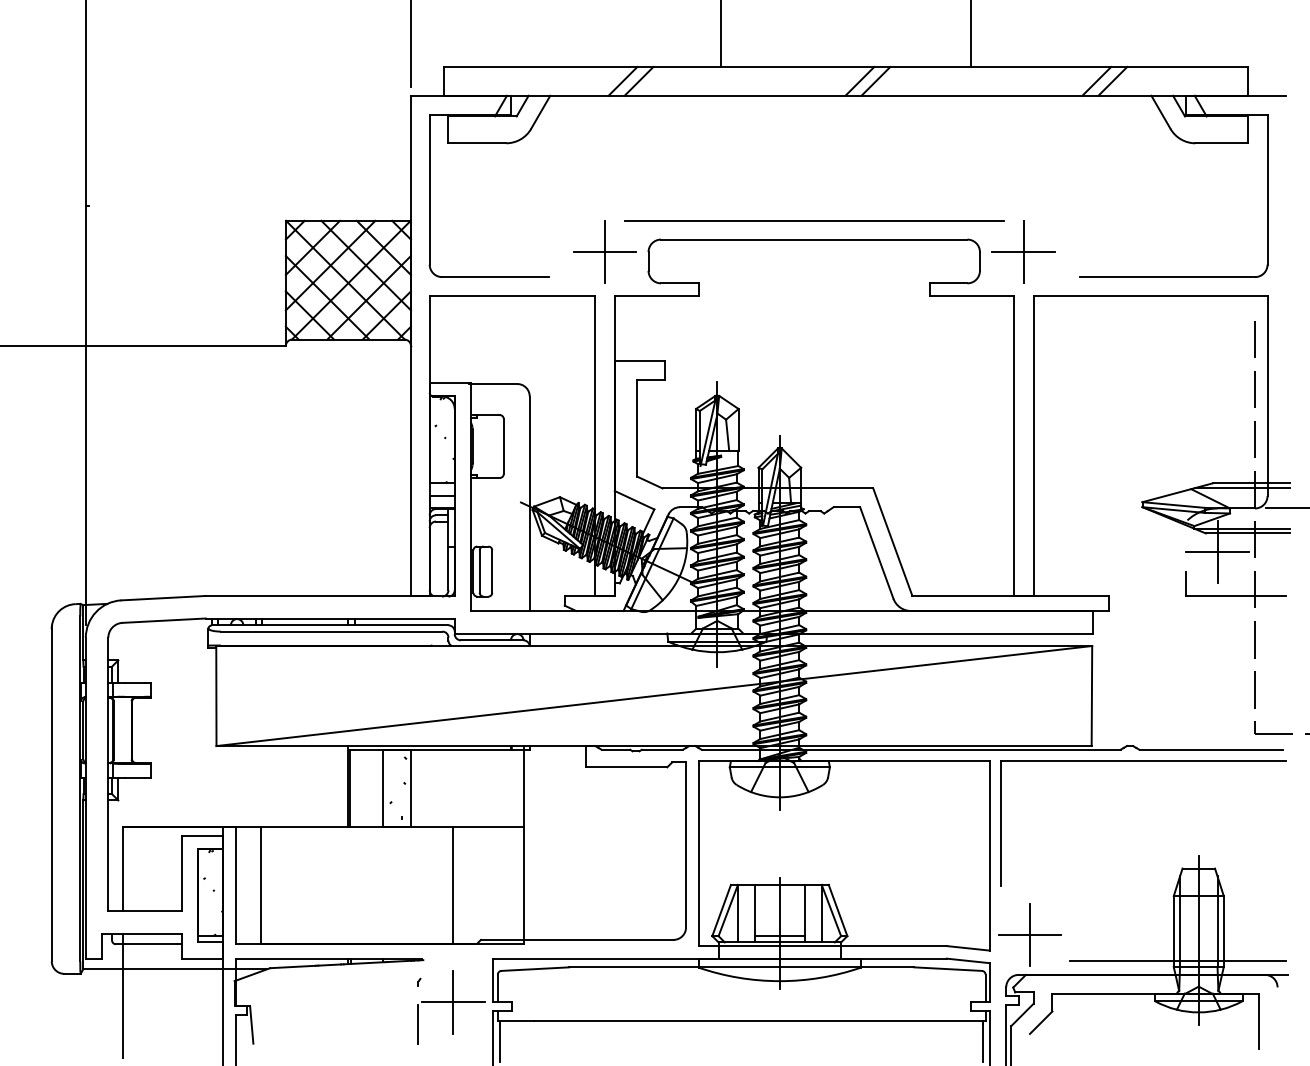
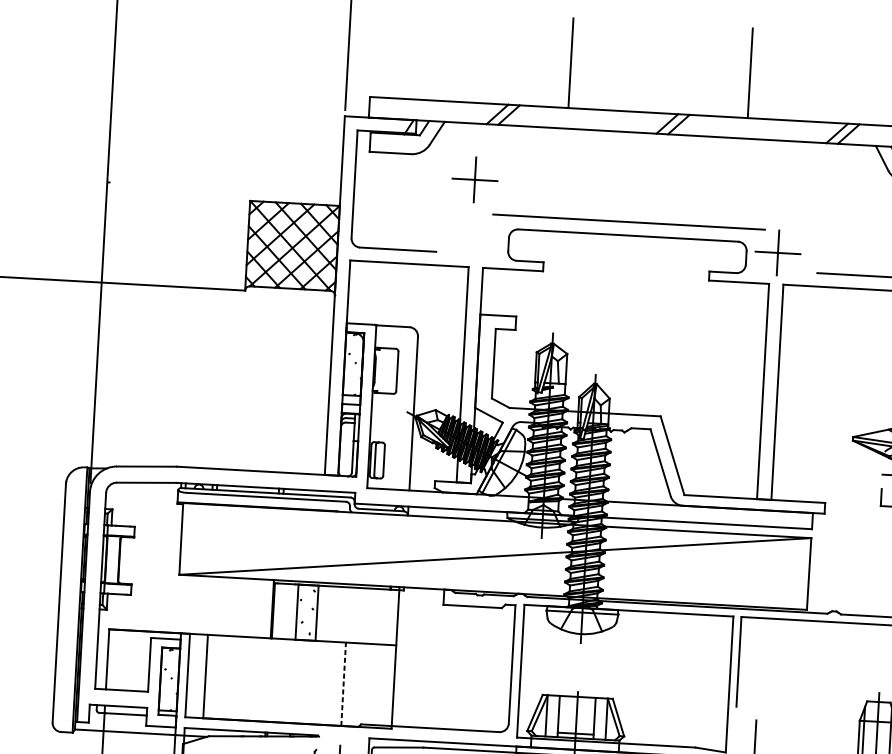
part: (604, 251) -> (474, 179), moved
line: (453, 885) -> (343, 684), solid -> dashed
line: (1029, 934) -> (754, 742), removed

